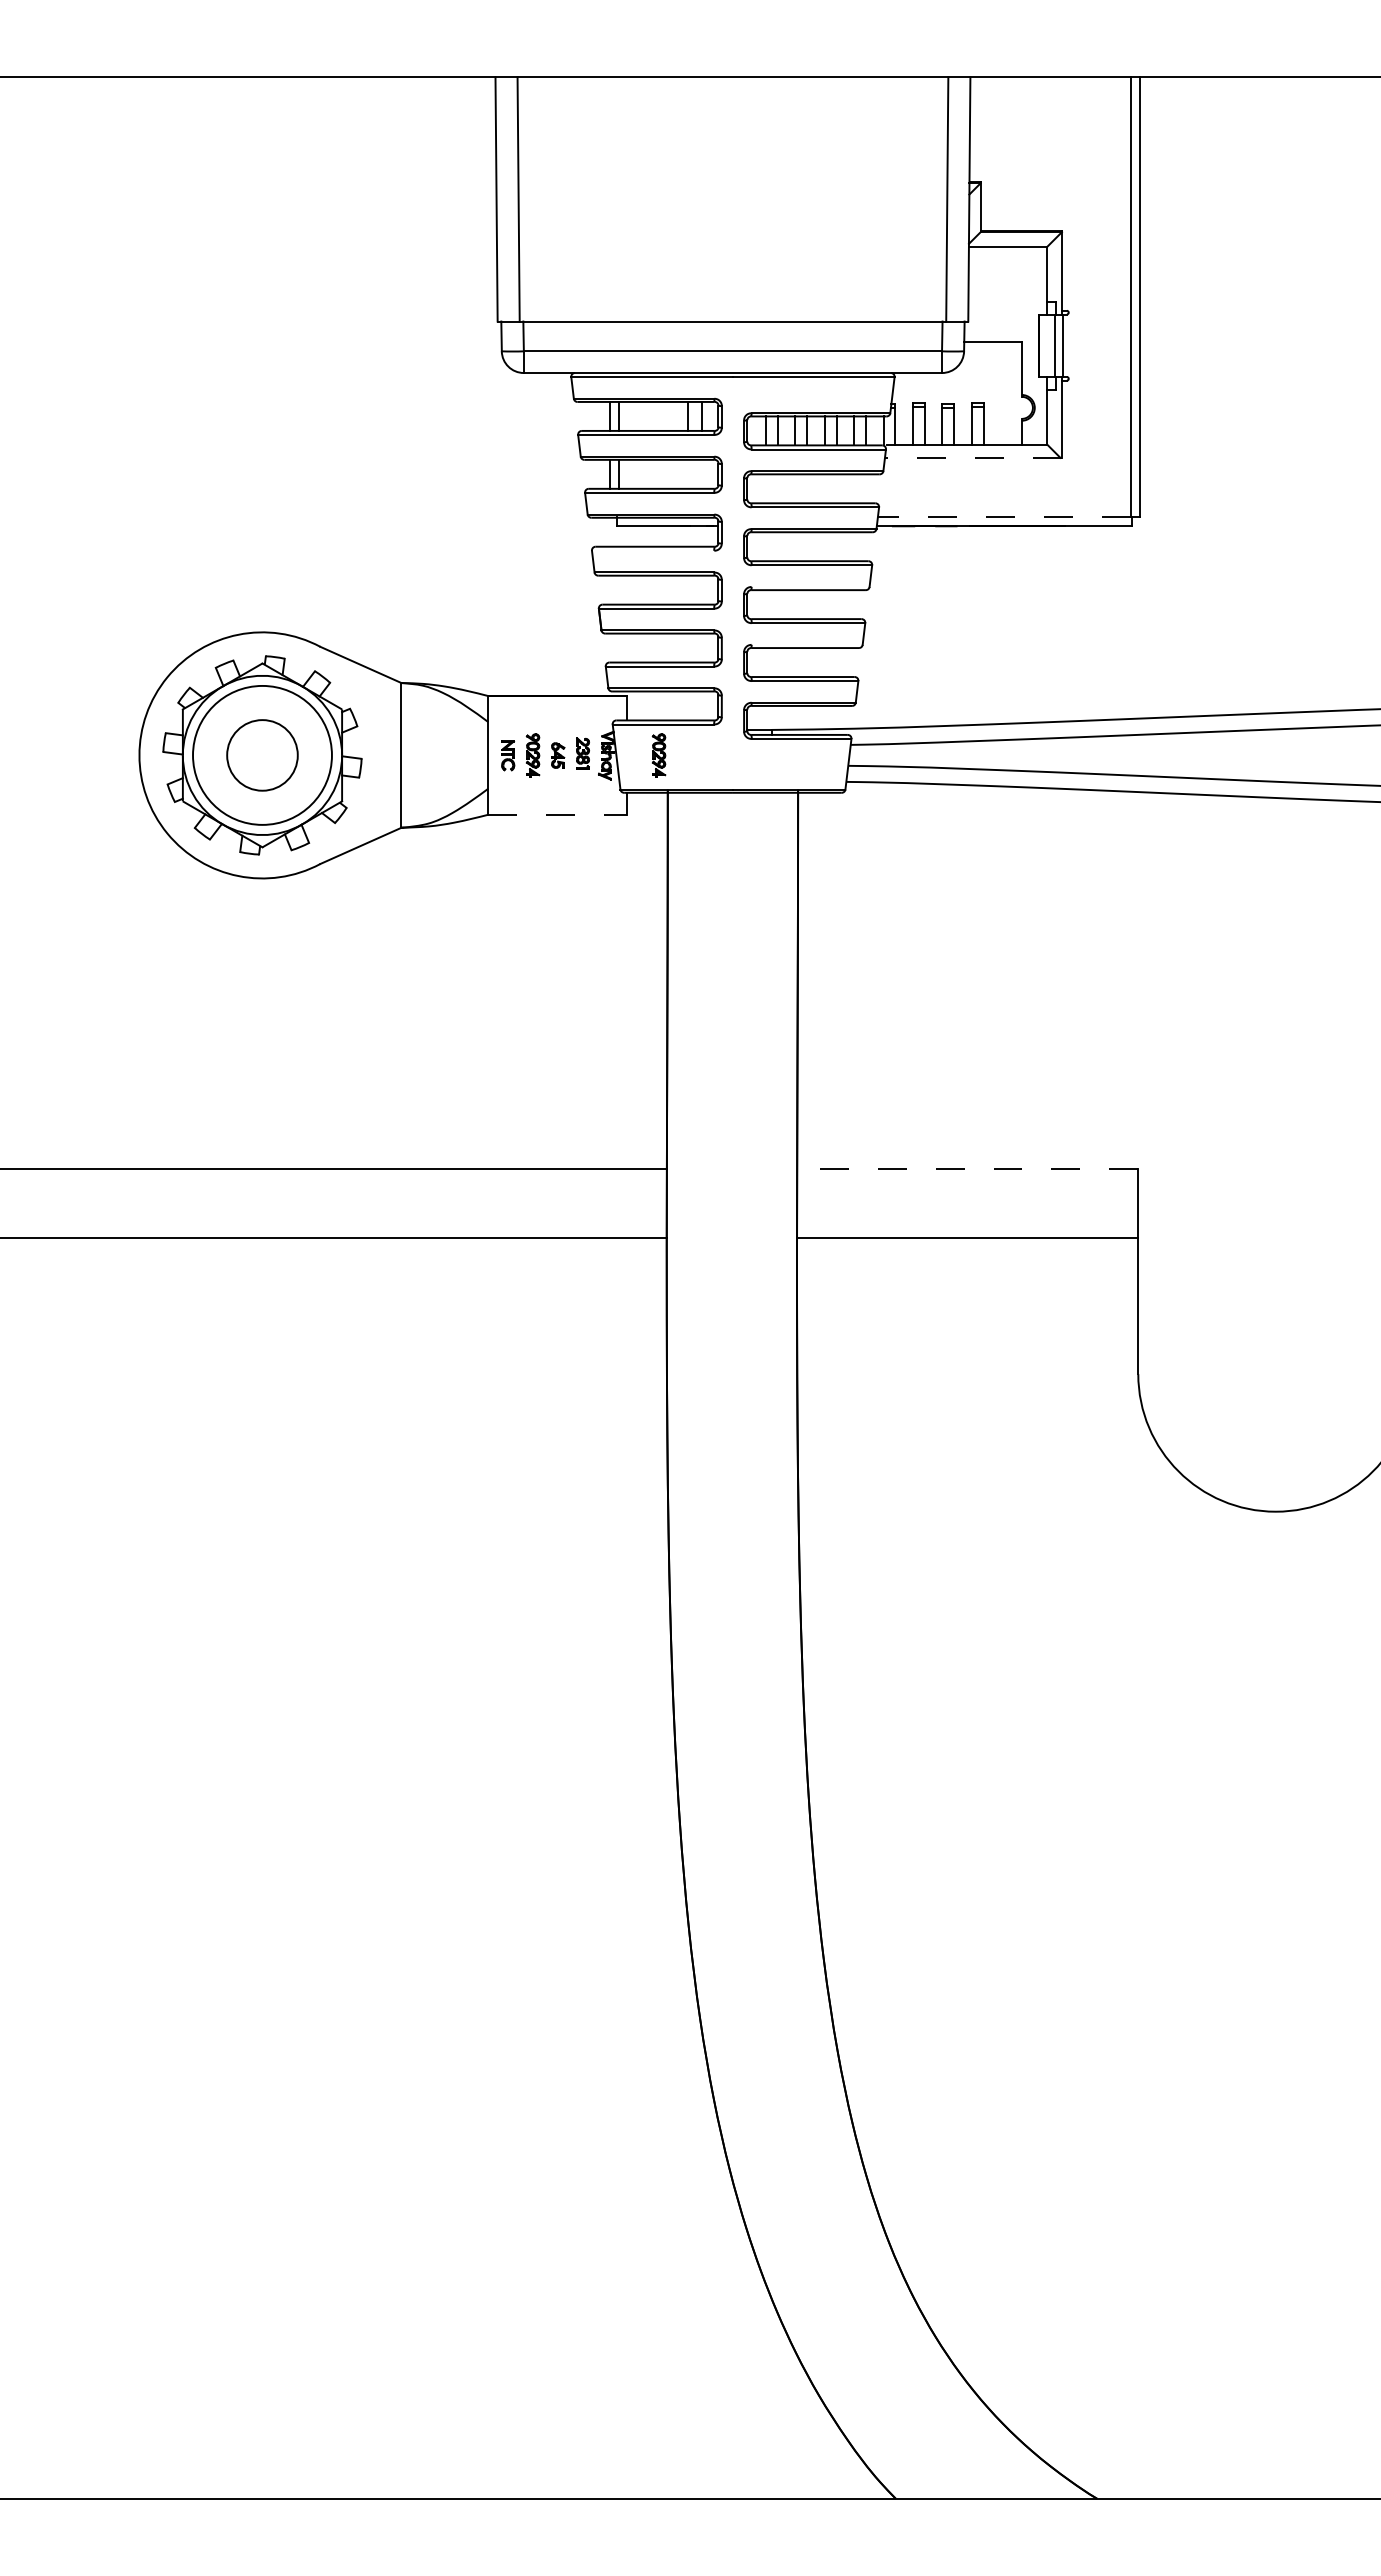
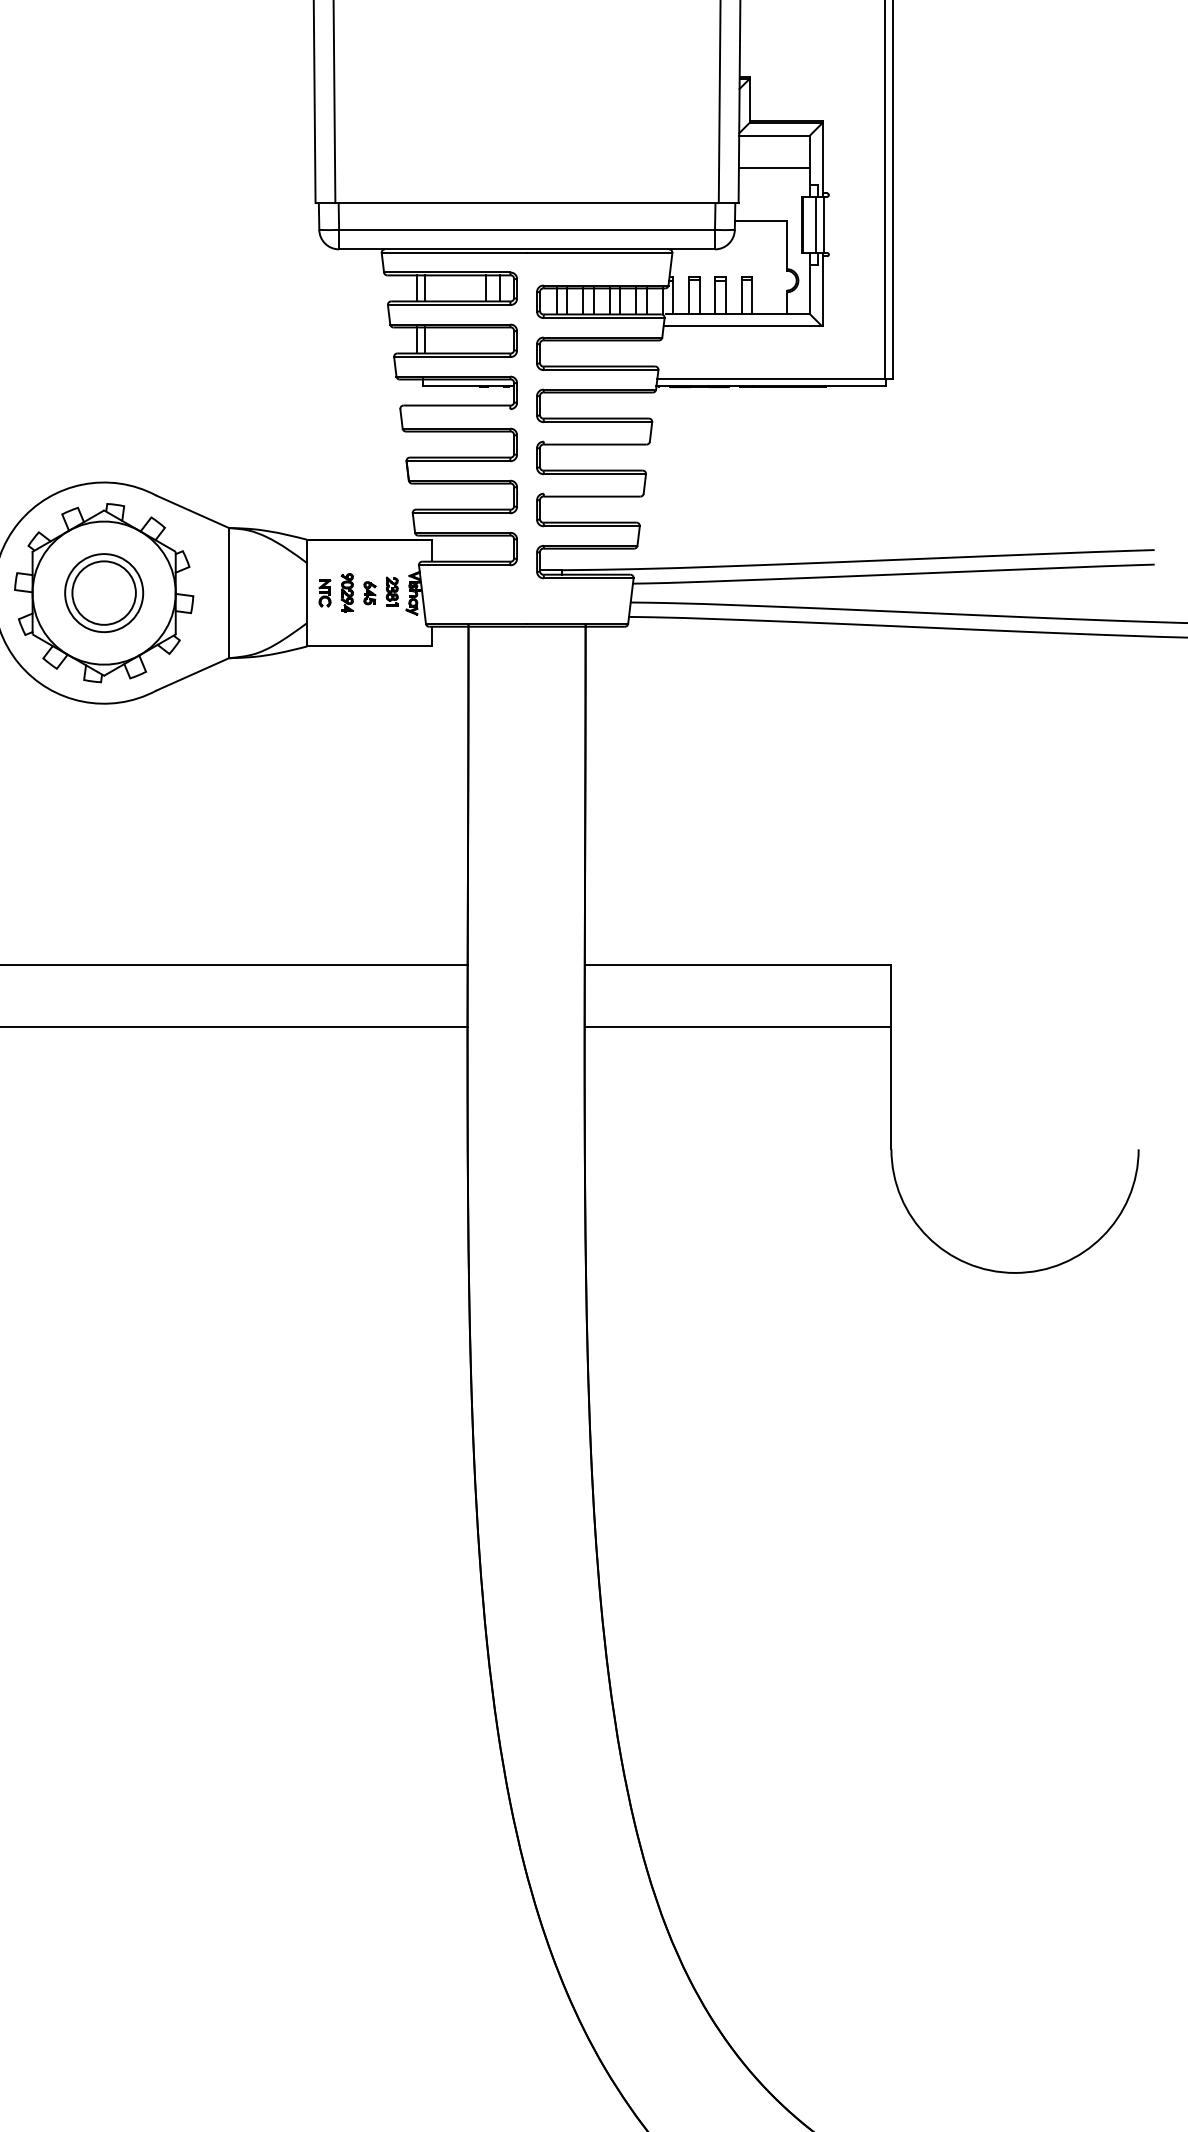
line: (1007, 282) -> (773, 168), added
line: (972, 457) -> (742, 325), dashed -> solid
line: (1003, 516) -> (770, 378), dashed -> solid
circle: (262, 754) -> (104, 592), size x0.62
part: (658, 755) -> (460, 593), removed
line: (558, 814) -> (370, 646), dashed -> solid
line: (967, 1168) -> (737, 964), dashed -> solid

